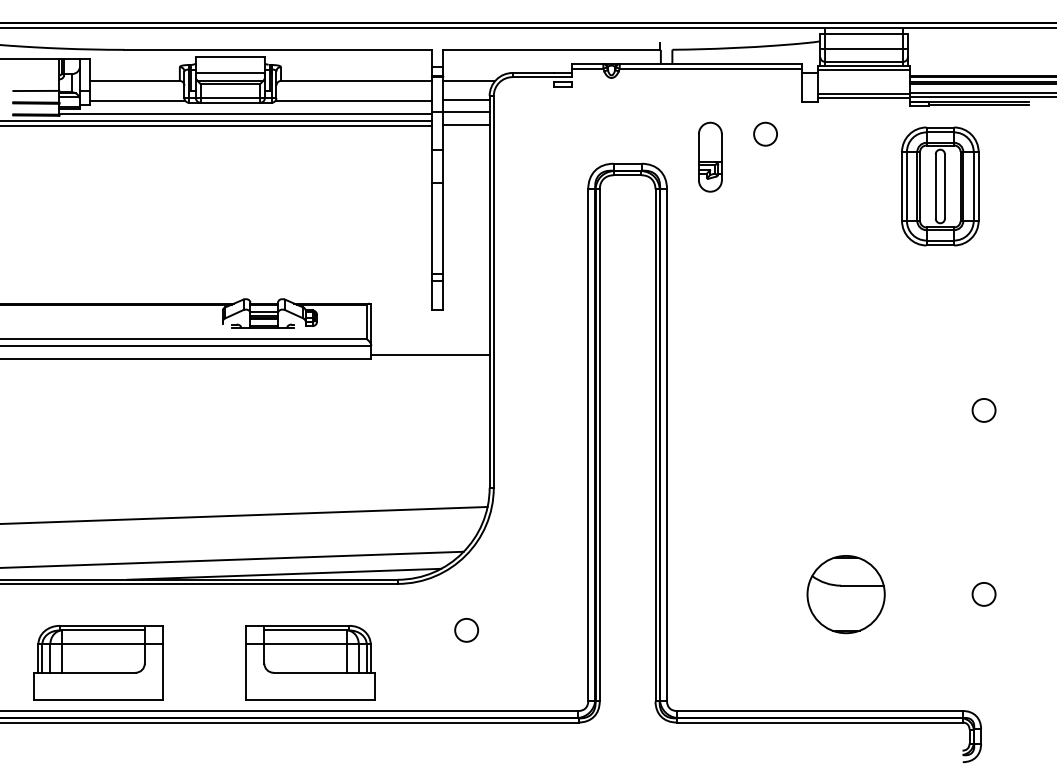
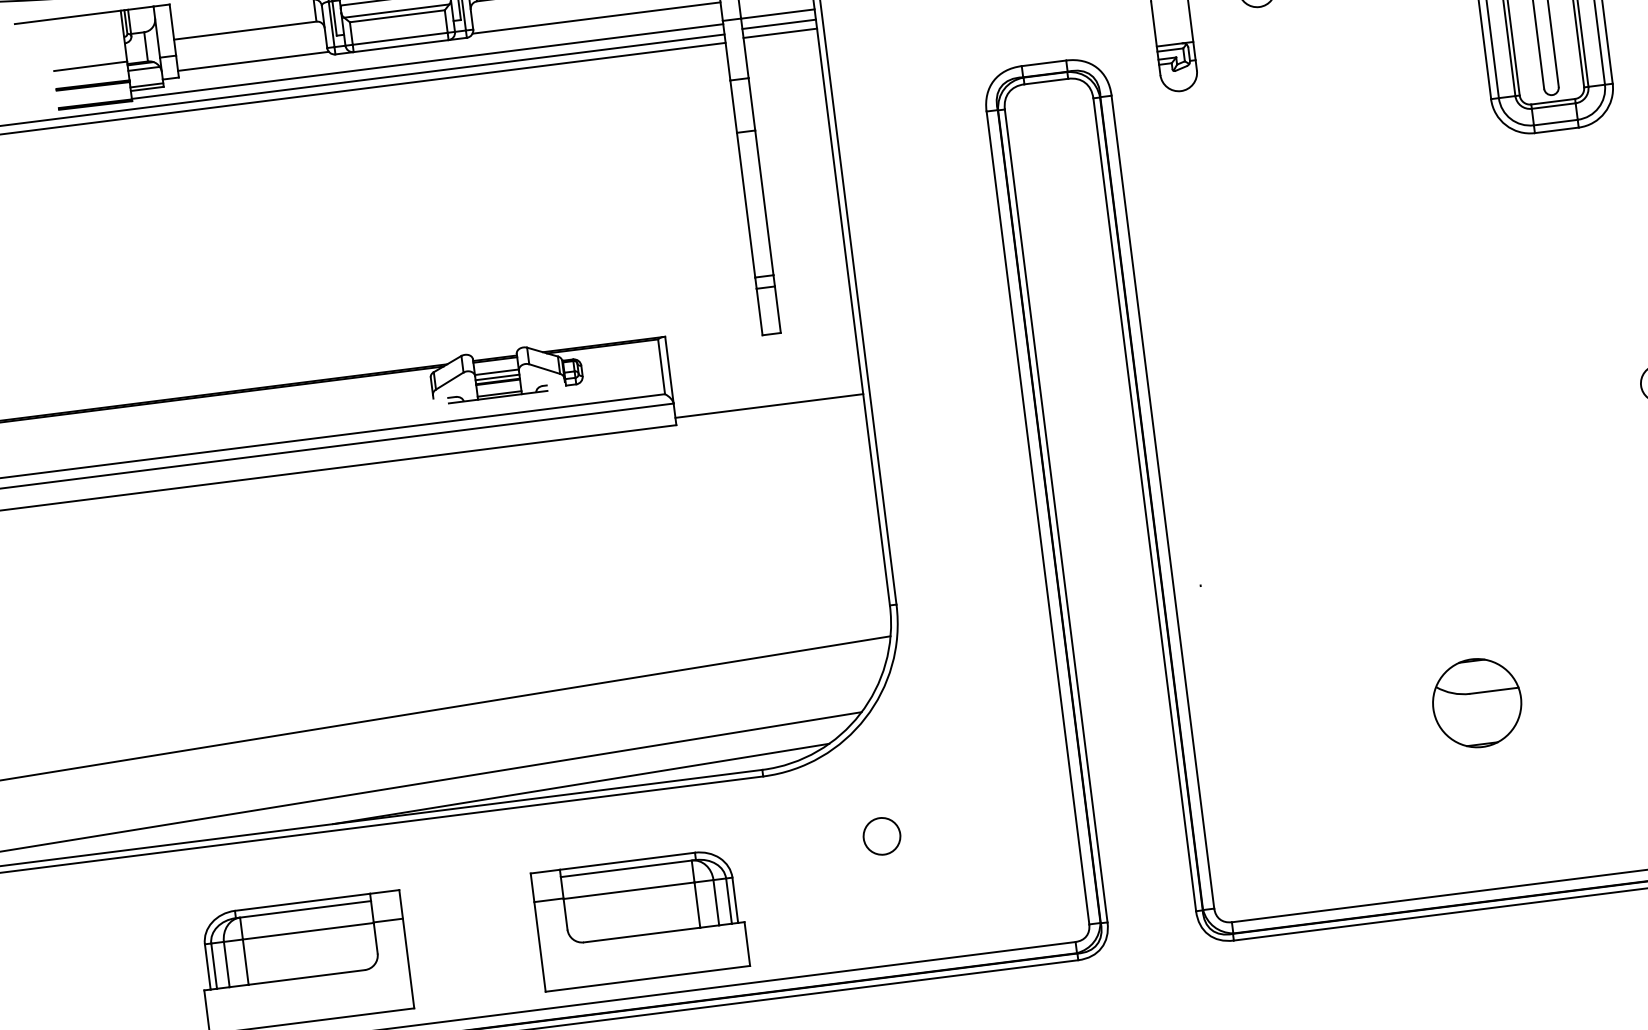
line: (466, 118) -> (779, 23), added
part: (845, 593) -> (1476, 701), size x0.71

